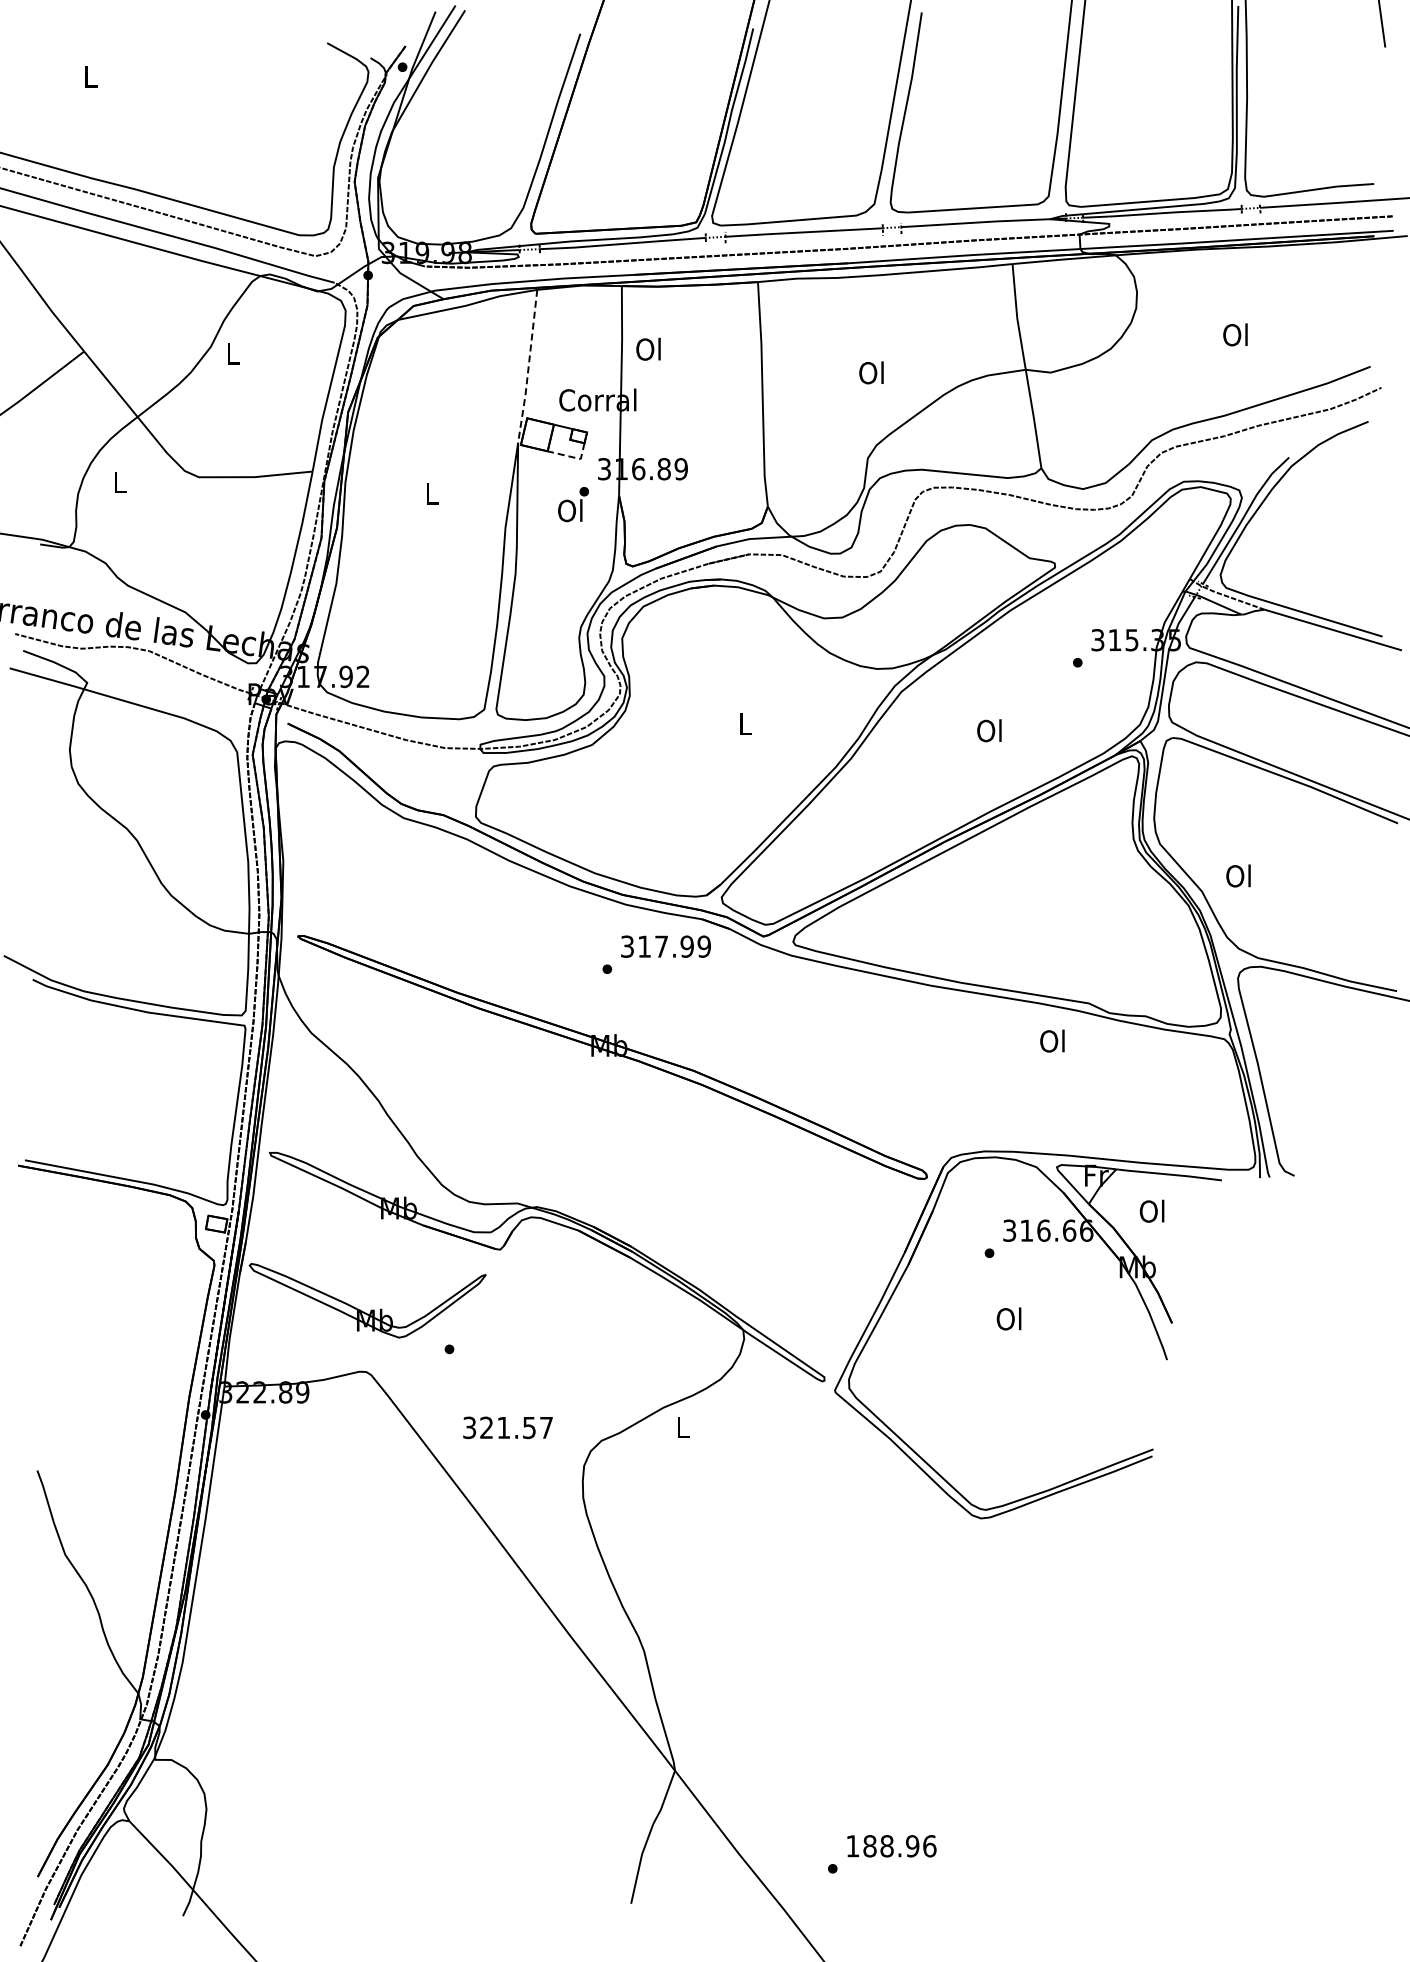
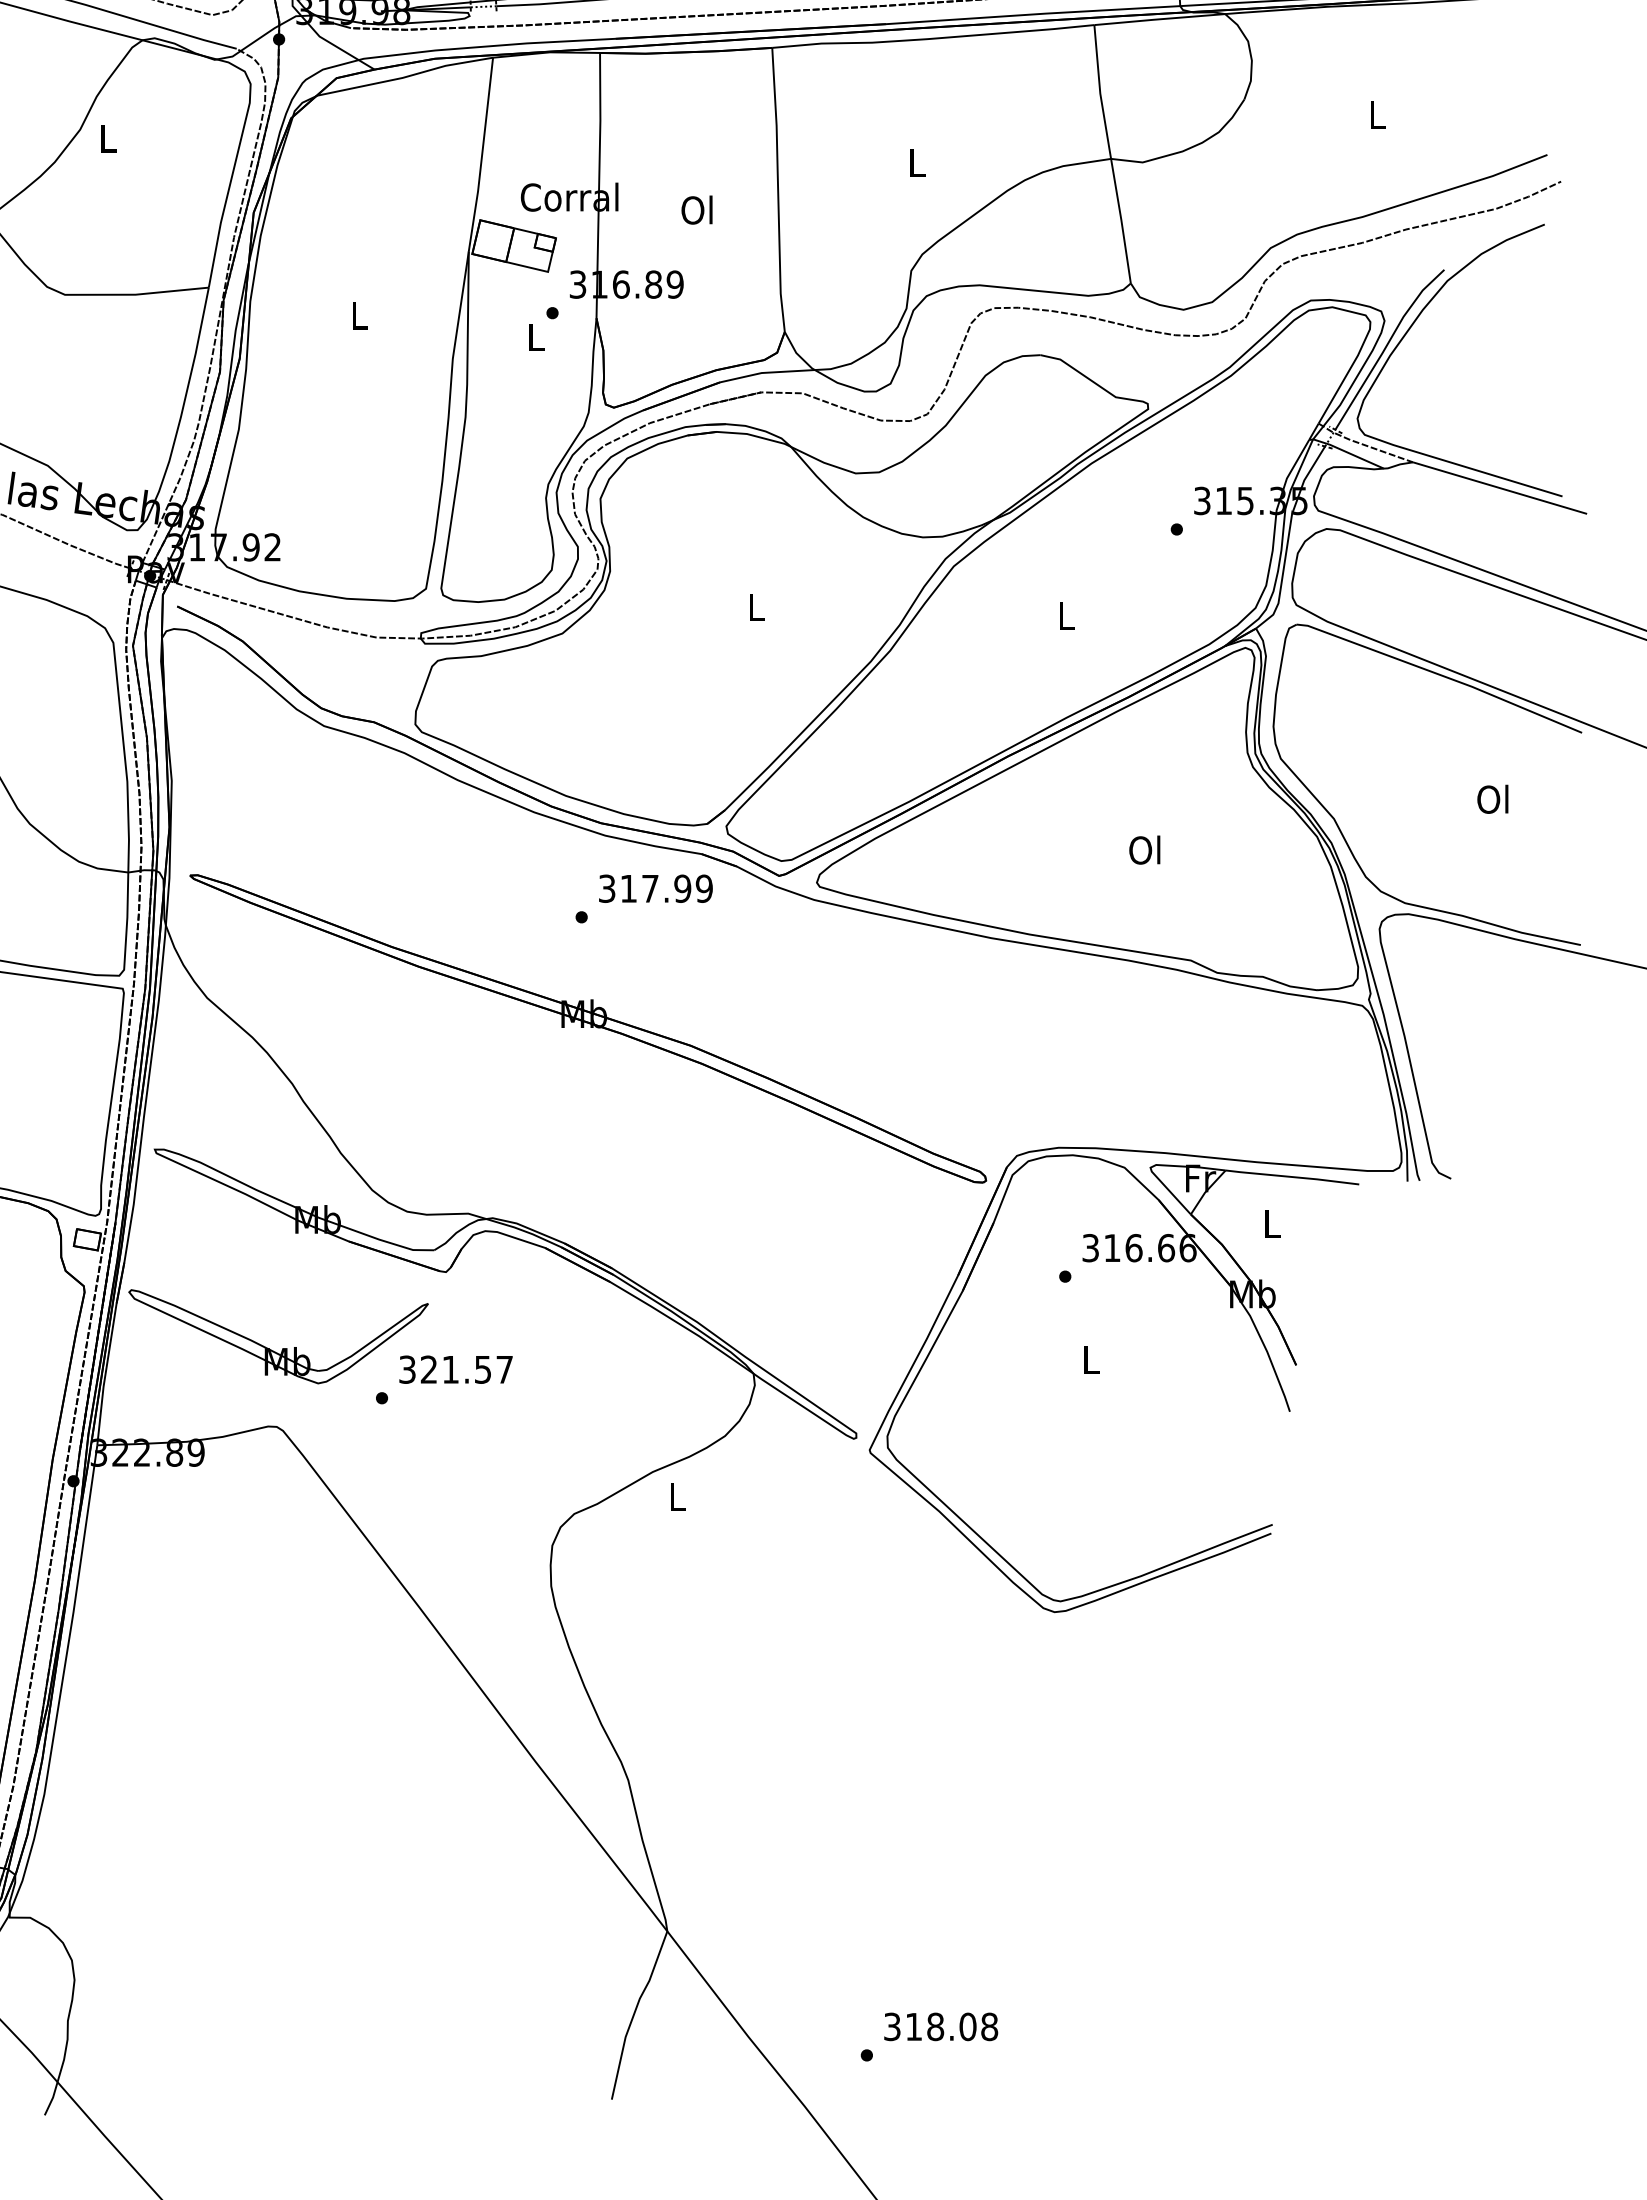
text: (1235, 334) -> (1376, 114), Ol -> L
text: (648, 348) -> (697, 209), moved
line: (528, 366) -> (481, 154), dashed -> solid
text: (871, 372) -> (915, 162), Ol -> L
line: (572, 457) -> (537, 269), dashed -> solid
text: (570, 510) -> (535, 336), Ol -> L
text: (989, 730) -> (1065, 615), Ol -> L
text: (1238, 875) -> (1492, 798), moved
text: (1052, 1040) -> (1144, 849), moved
text: (1151, 1210) -> (1270, 1222), Ol -> L
text: (1008, 1318) -> (1089, 1359), Ol -> L
text: (507, 1427) -> (455, 1369), moved
text: (891, 1846) -> (941, 2027), 188.96 -> 318.08

